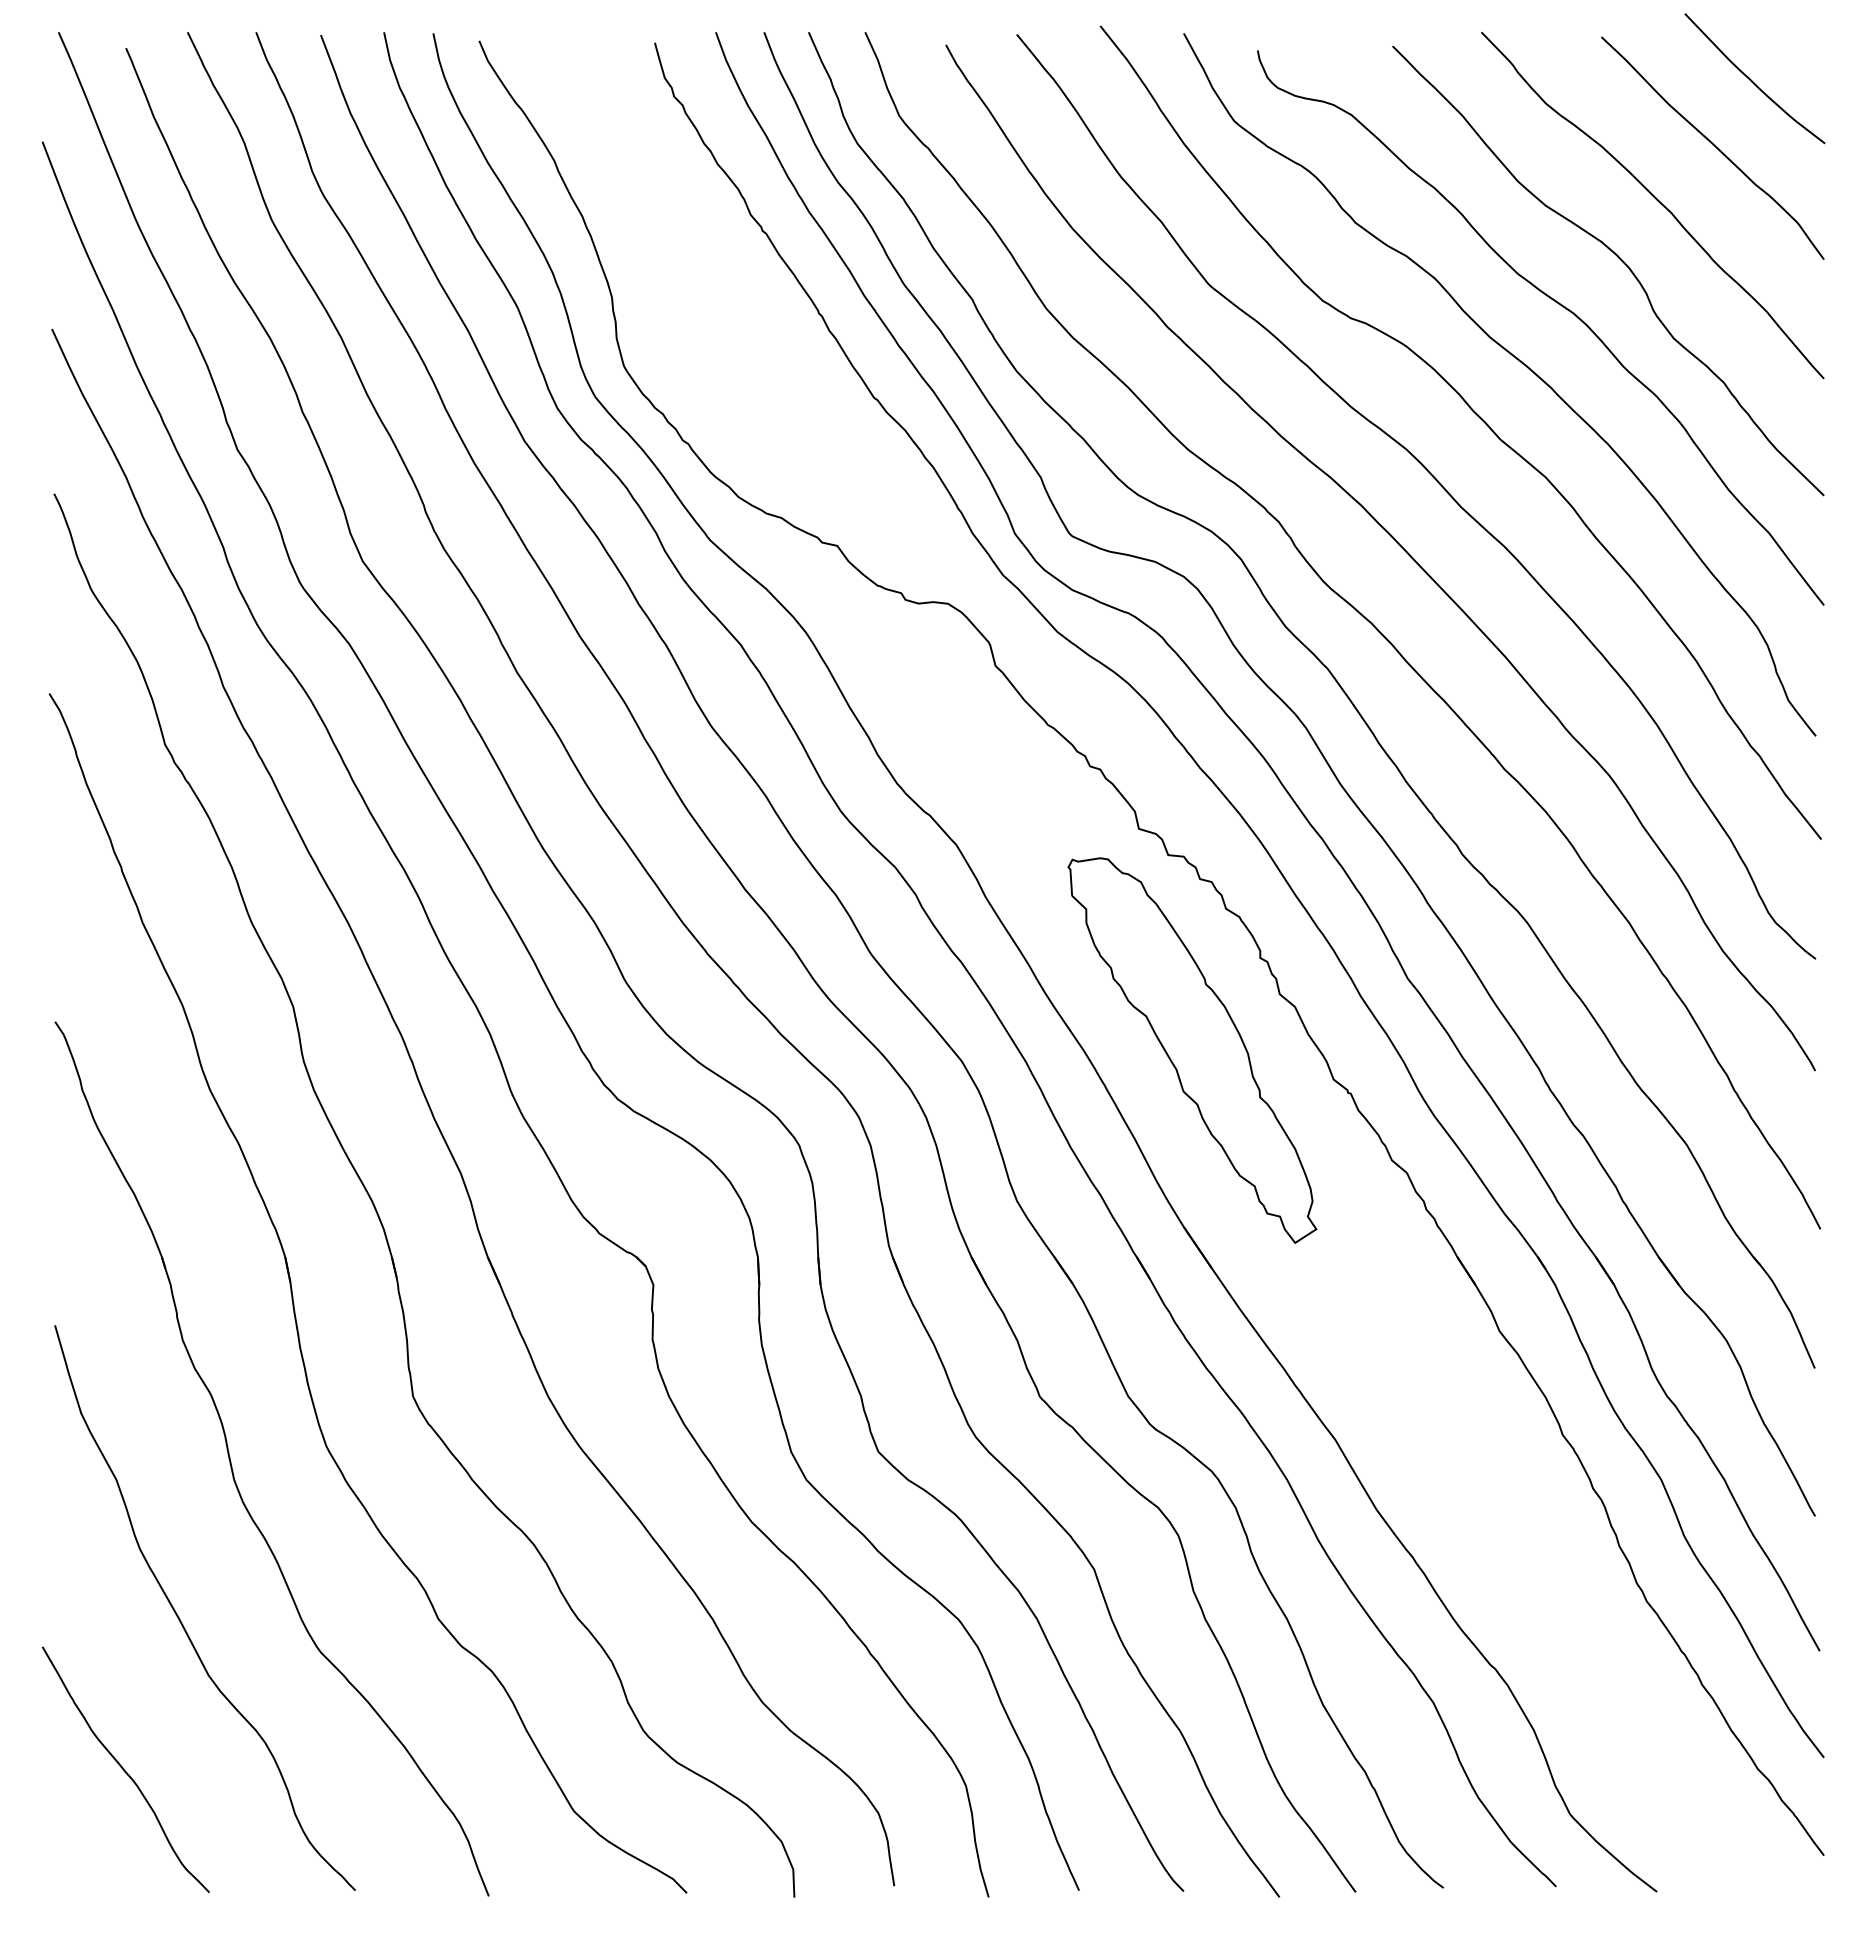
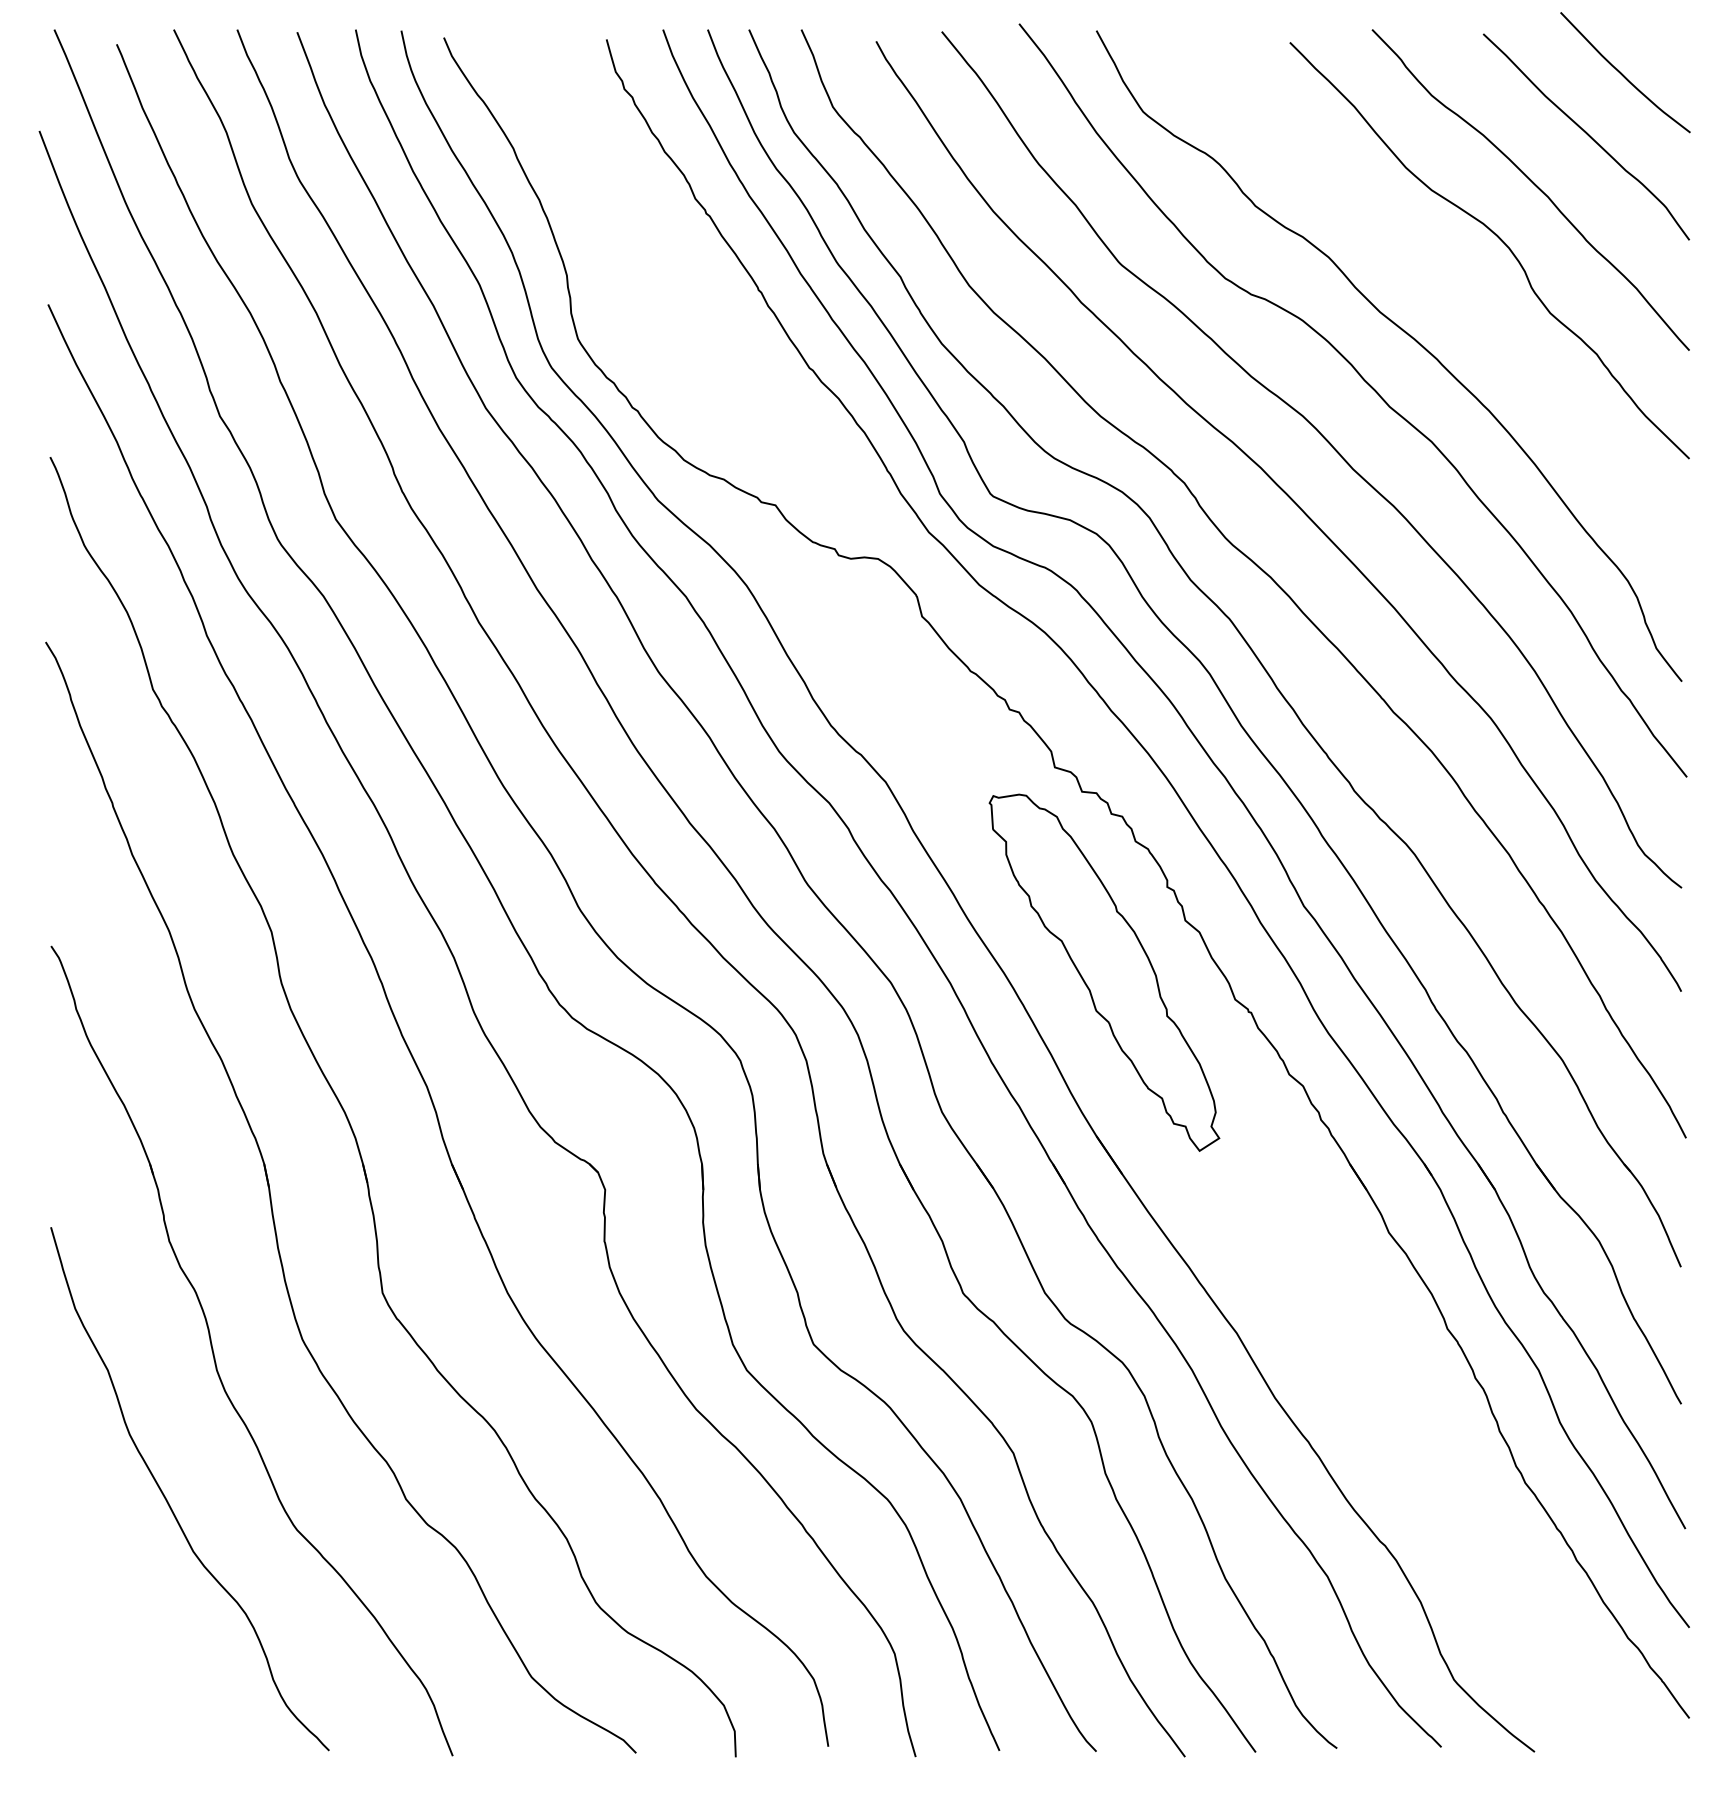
curve: (1555, 302) -> (1440, 279), removed
curve: (124, 1769) -> (115, 1638), removed

